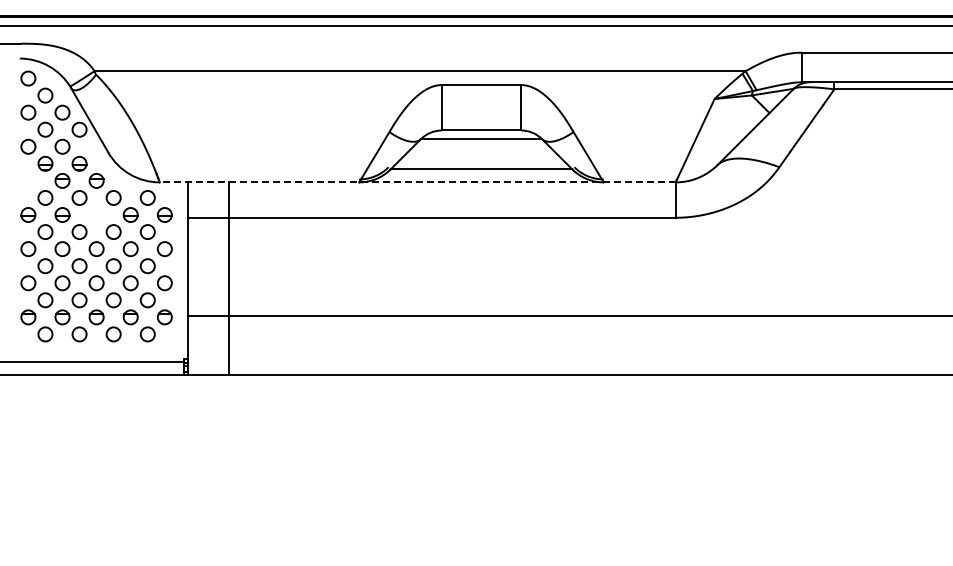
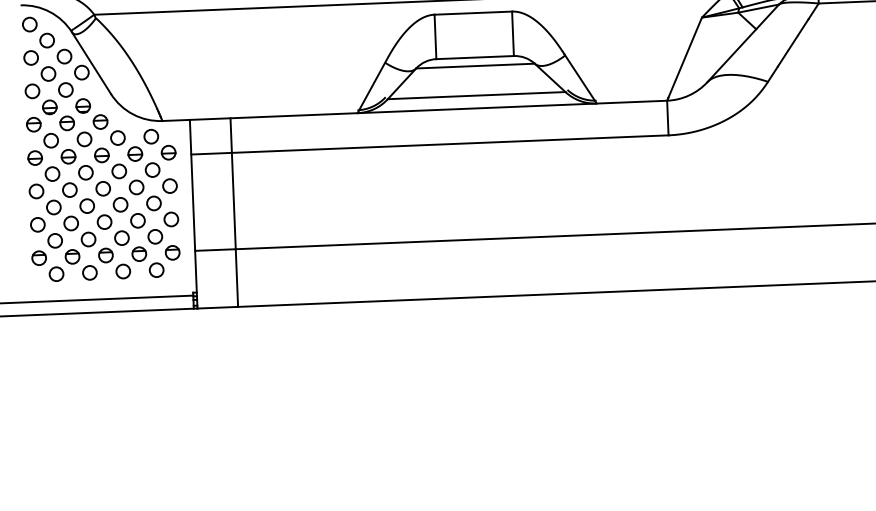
part: (28, 180) -> (33, 124), added
line: (417, 182) -> (414, 110), dashed -> solid
part: (96, 214) -> (101, 154), added

